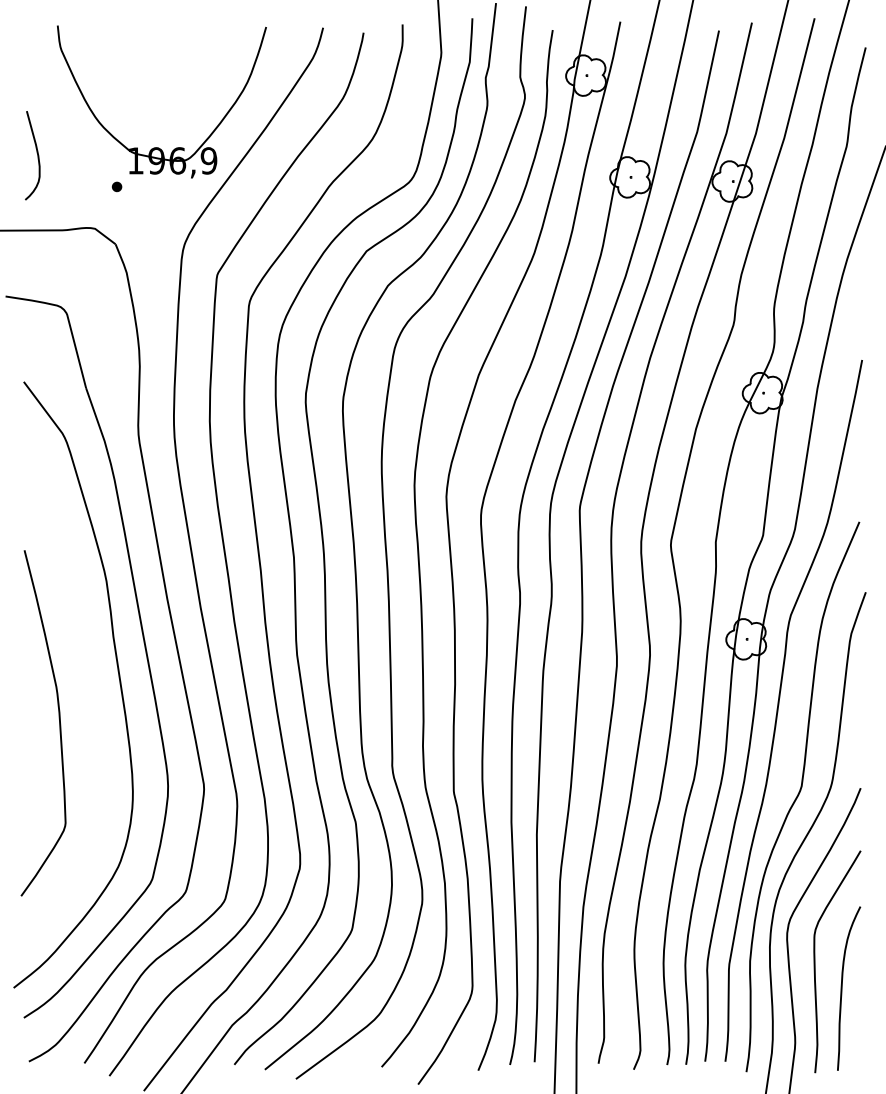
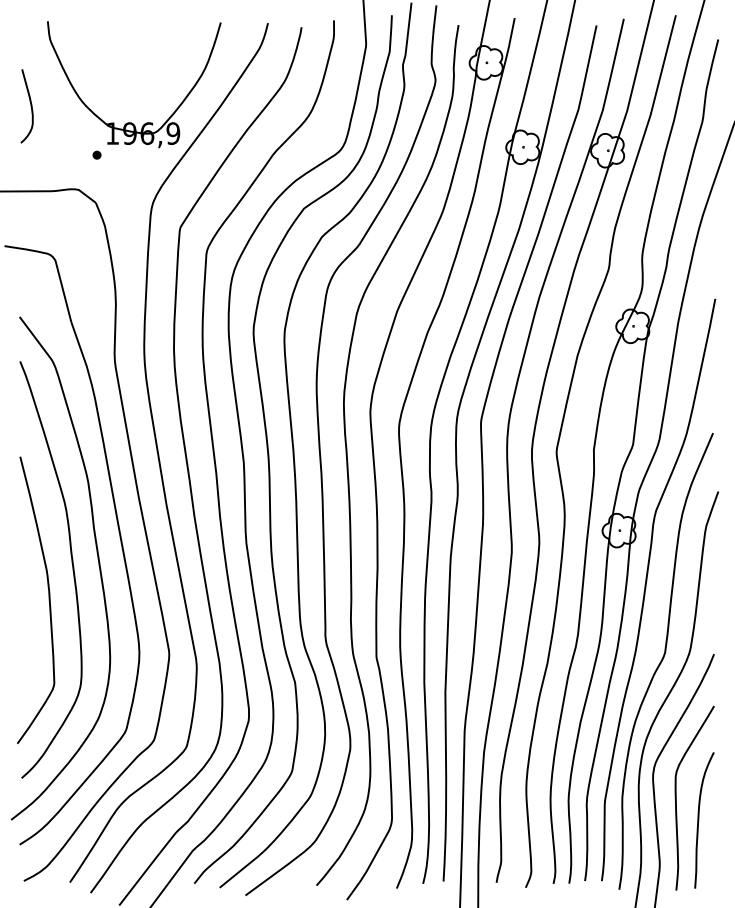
curve: (36, 155) -> (30, 106), moved
curve: (86, 678) -> (71, 563), added

